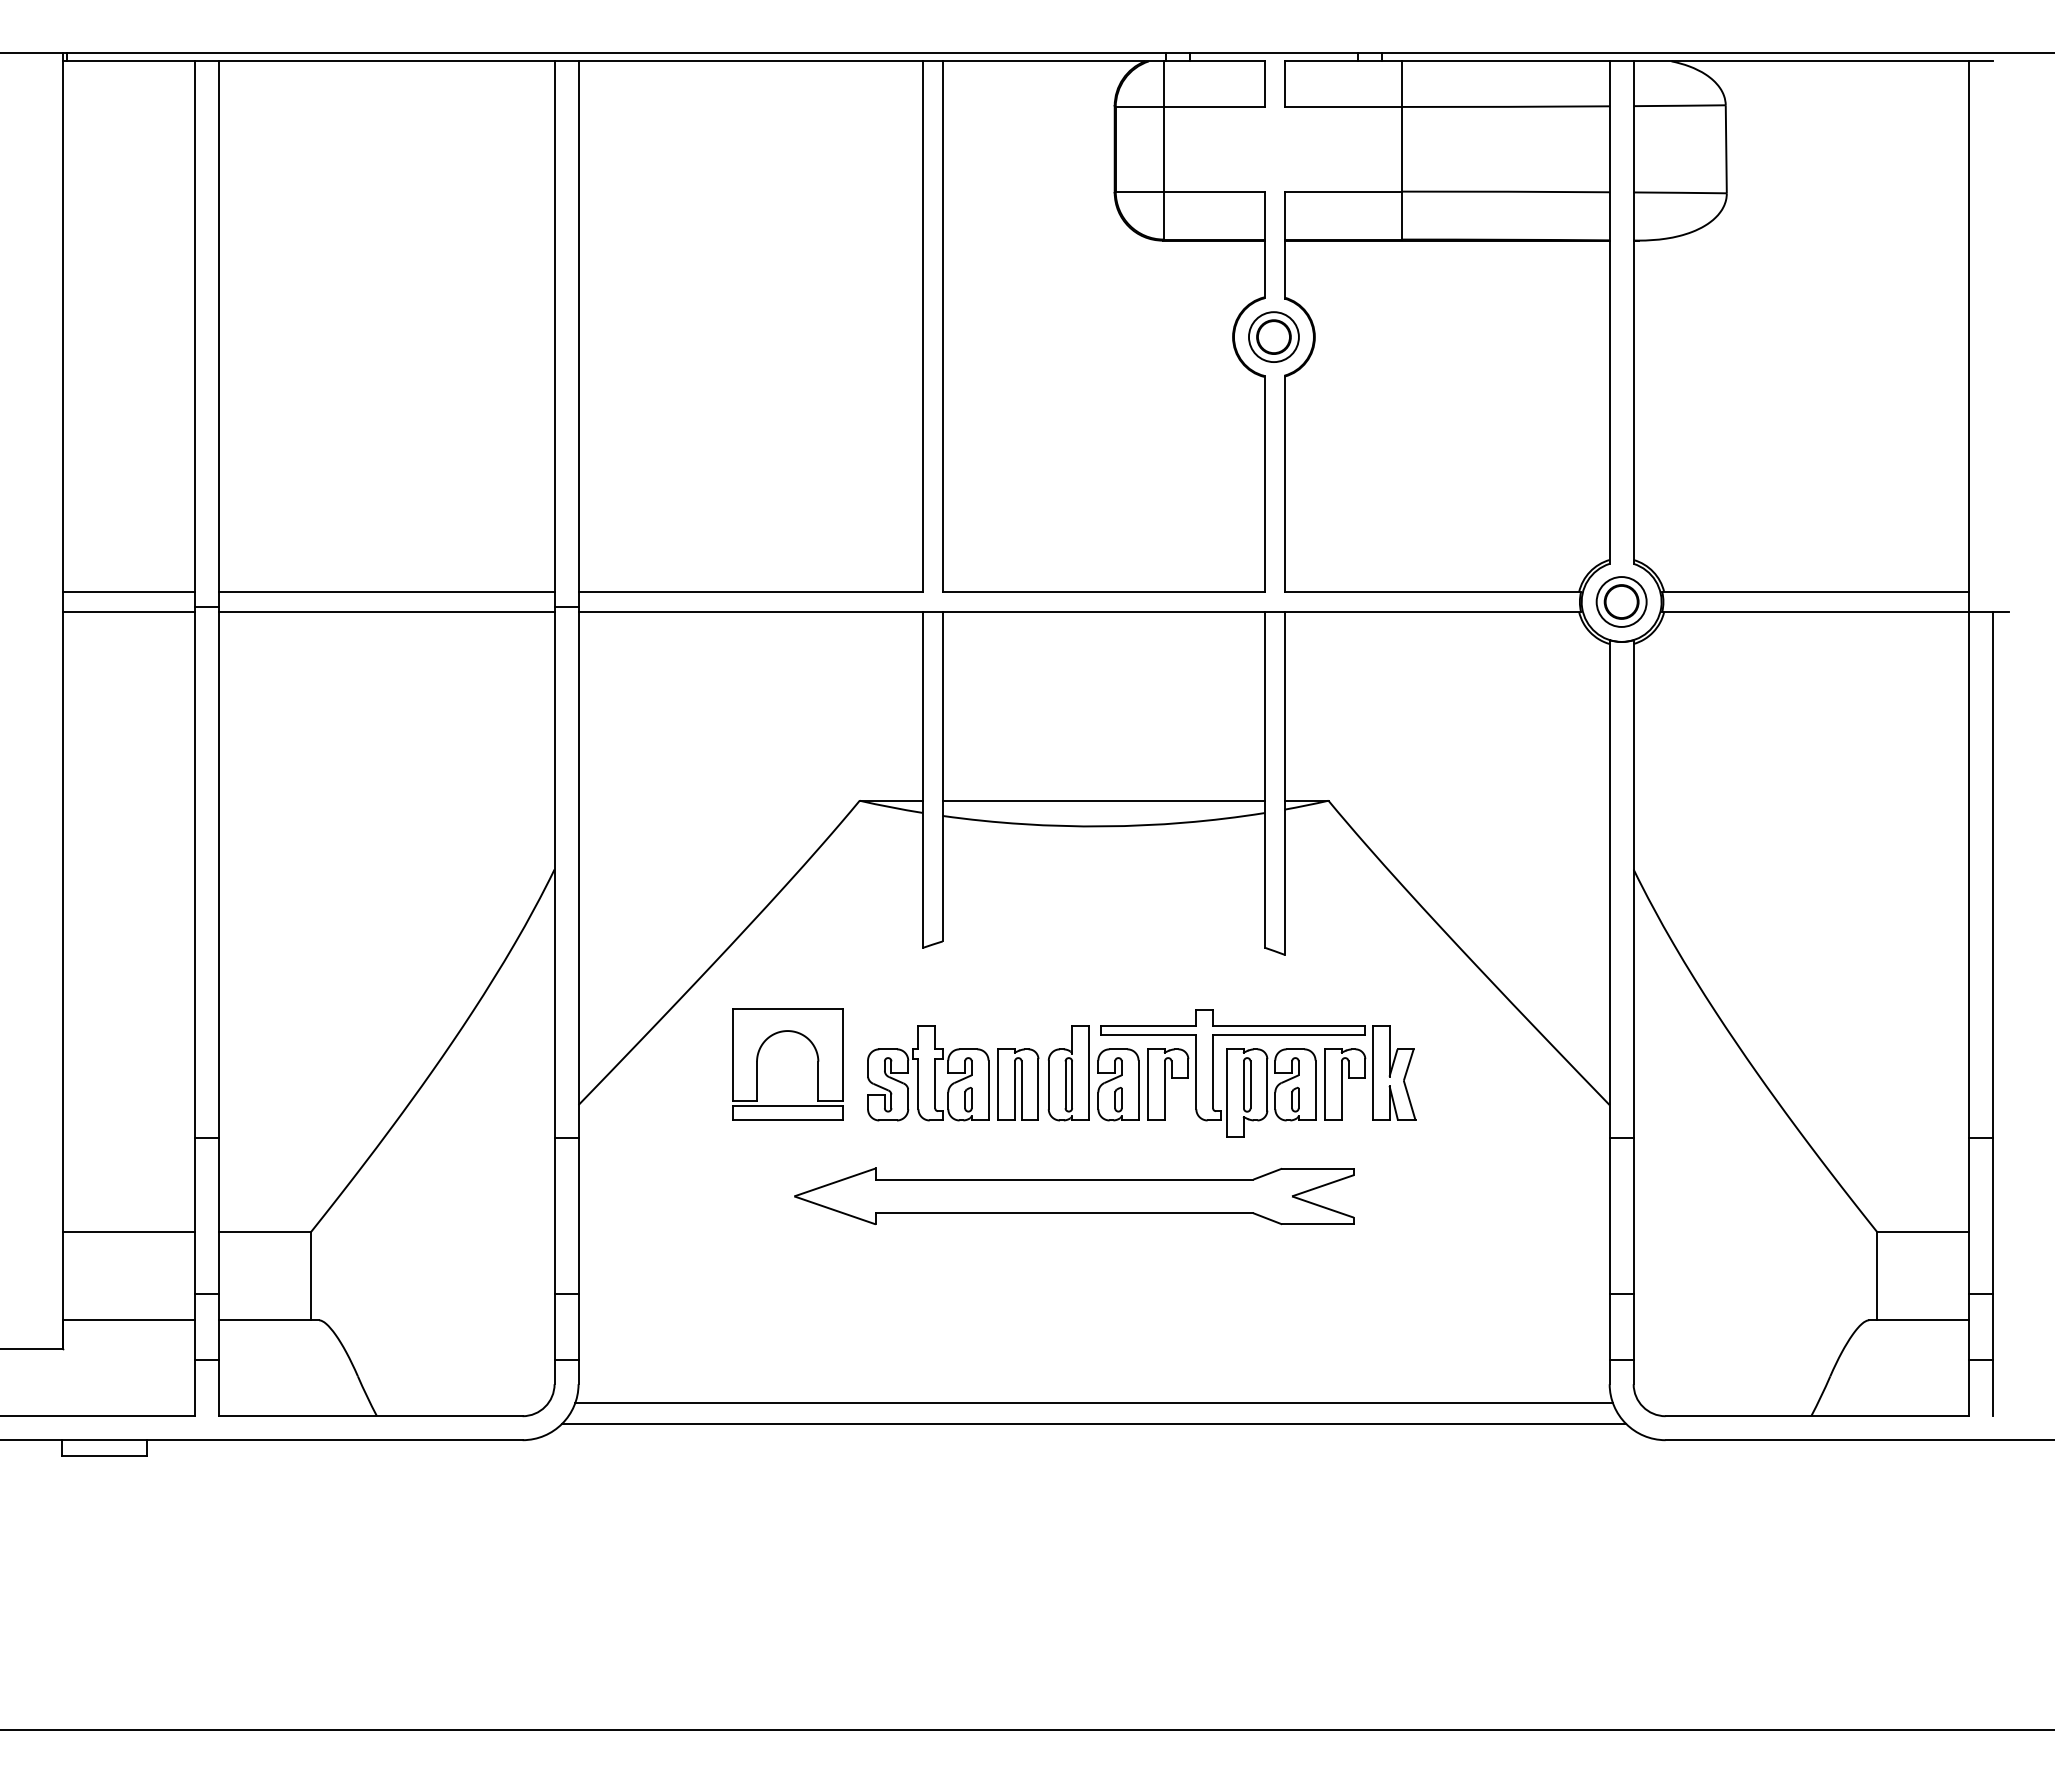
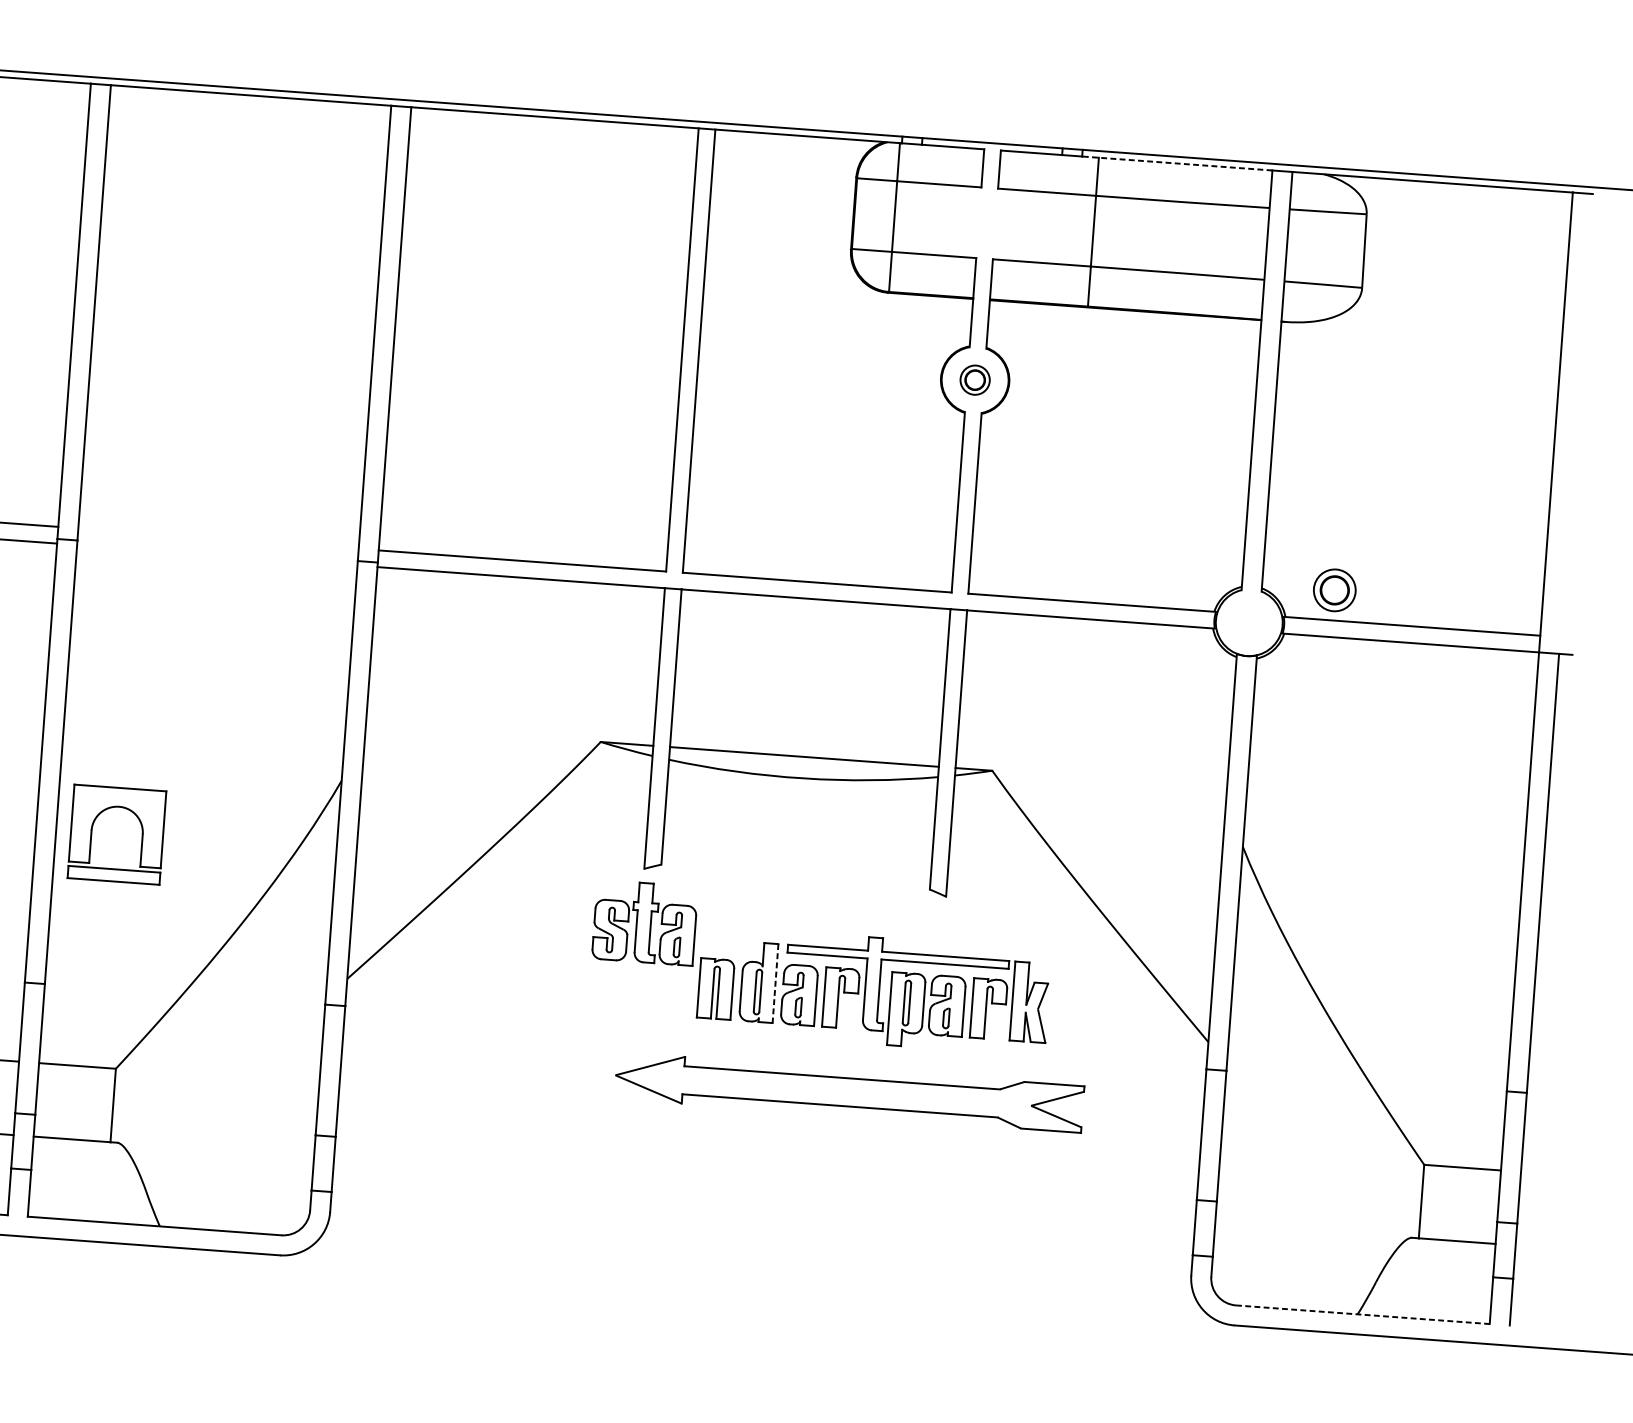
line: (1495, 61) -> (1177, 163), solid -> dashed
part: (1273, 336) -> (974, 379), size x0.7
line: (386, 592) -> (218, 539), removed
part: (1621, 601) -> (1334, 589), moved
line: (386, 611) -> (217, 554), removed
part: (758, 1058) -> (93, 827), moved
part: (928, 1073) -> (645, 923), moved
line: (1088, 1073) -> (775, 983), solid -> dashed
part: (1074, 1196) -> (849, 1092), moved
line: (1094, 1403) -> (759, 1259), removed
line: (1817, 1416) -> (1362, 1314), solid -> dashed
line: (1093, 1424) -> (757, 1277), removed

